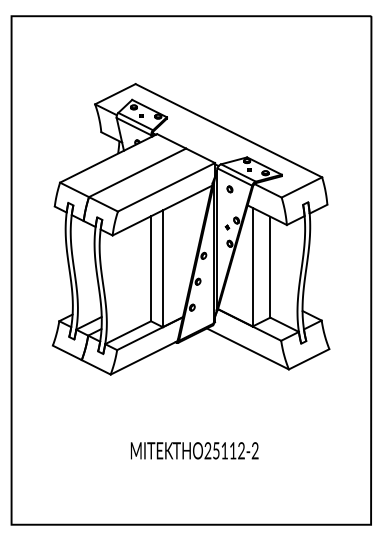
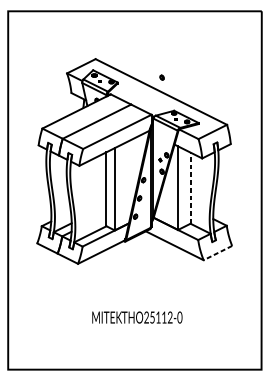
part: (229, 189) -> (161, 77), moved
line: (270, 266) -> (190, 187), solid -> dashed
line: (309, 359) -> (218, 253), solid -> dashed
text: (254, 451) -> (179, 318), THO25112-2 -> THO25112-0

